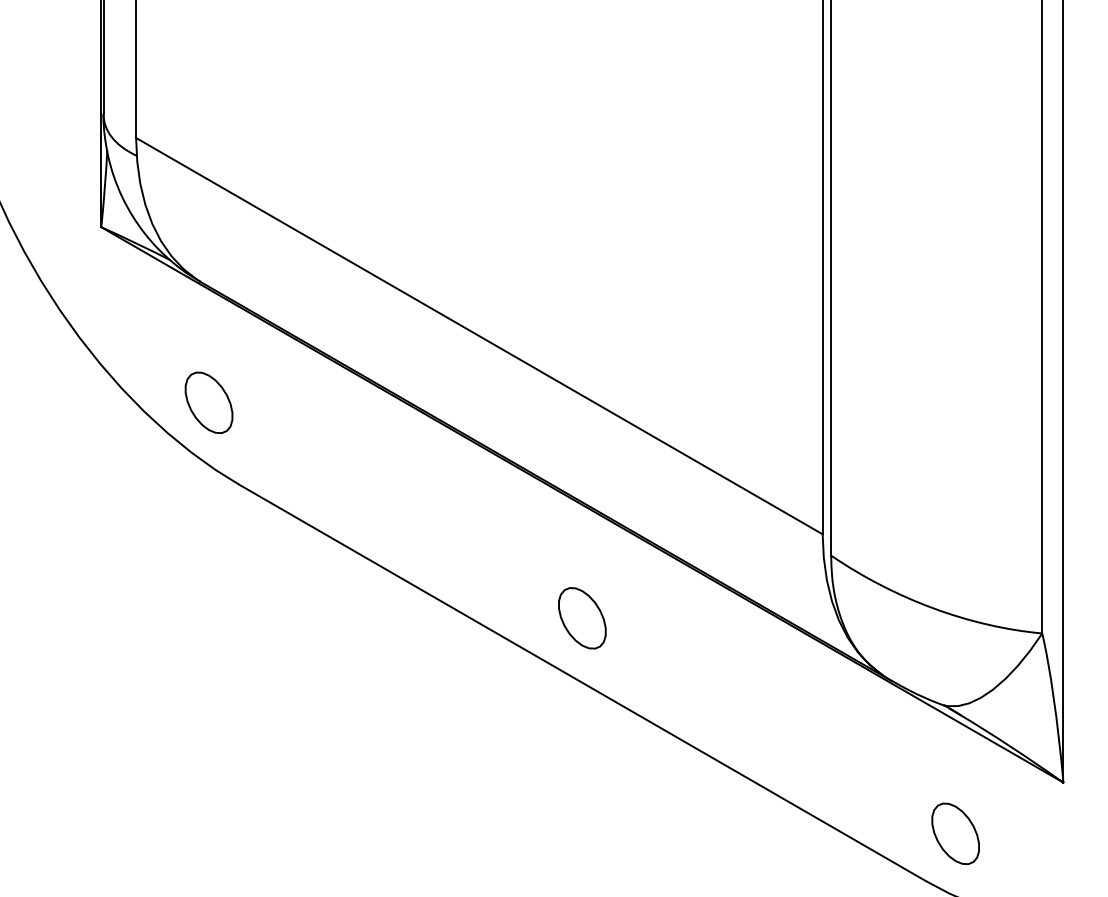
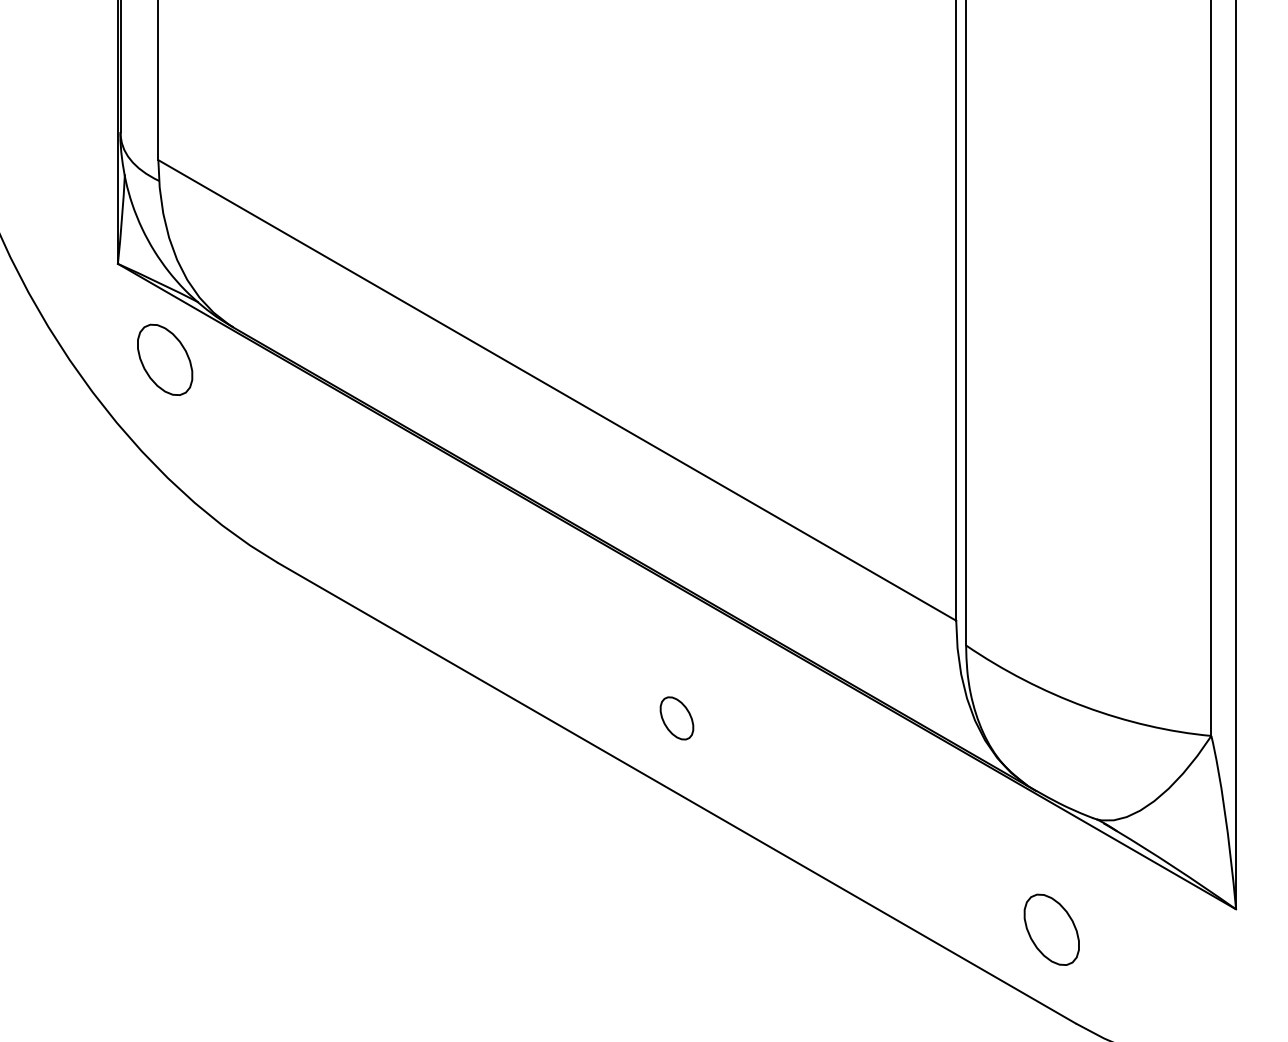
part: (209, 402) -> (165, 359), moved
part: (581, 618) -> (676, 718), size x0.6
part: (955, 833) -> (1051, 929), moved

